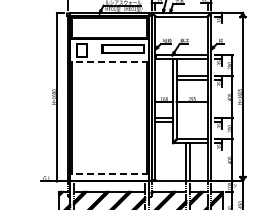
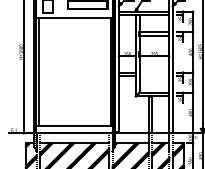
line: (109, 61) -> (74, 17), dashed -> solid
line: (109, 174) -> (74, 126), dashed -> solid

